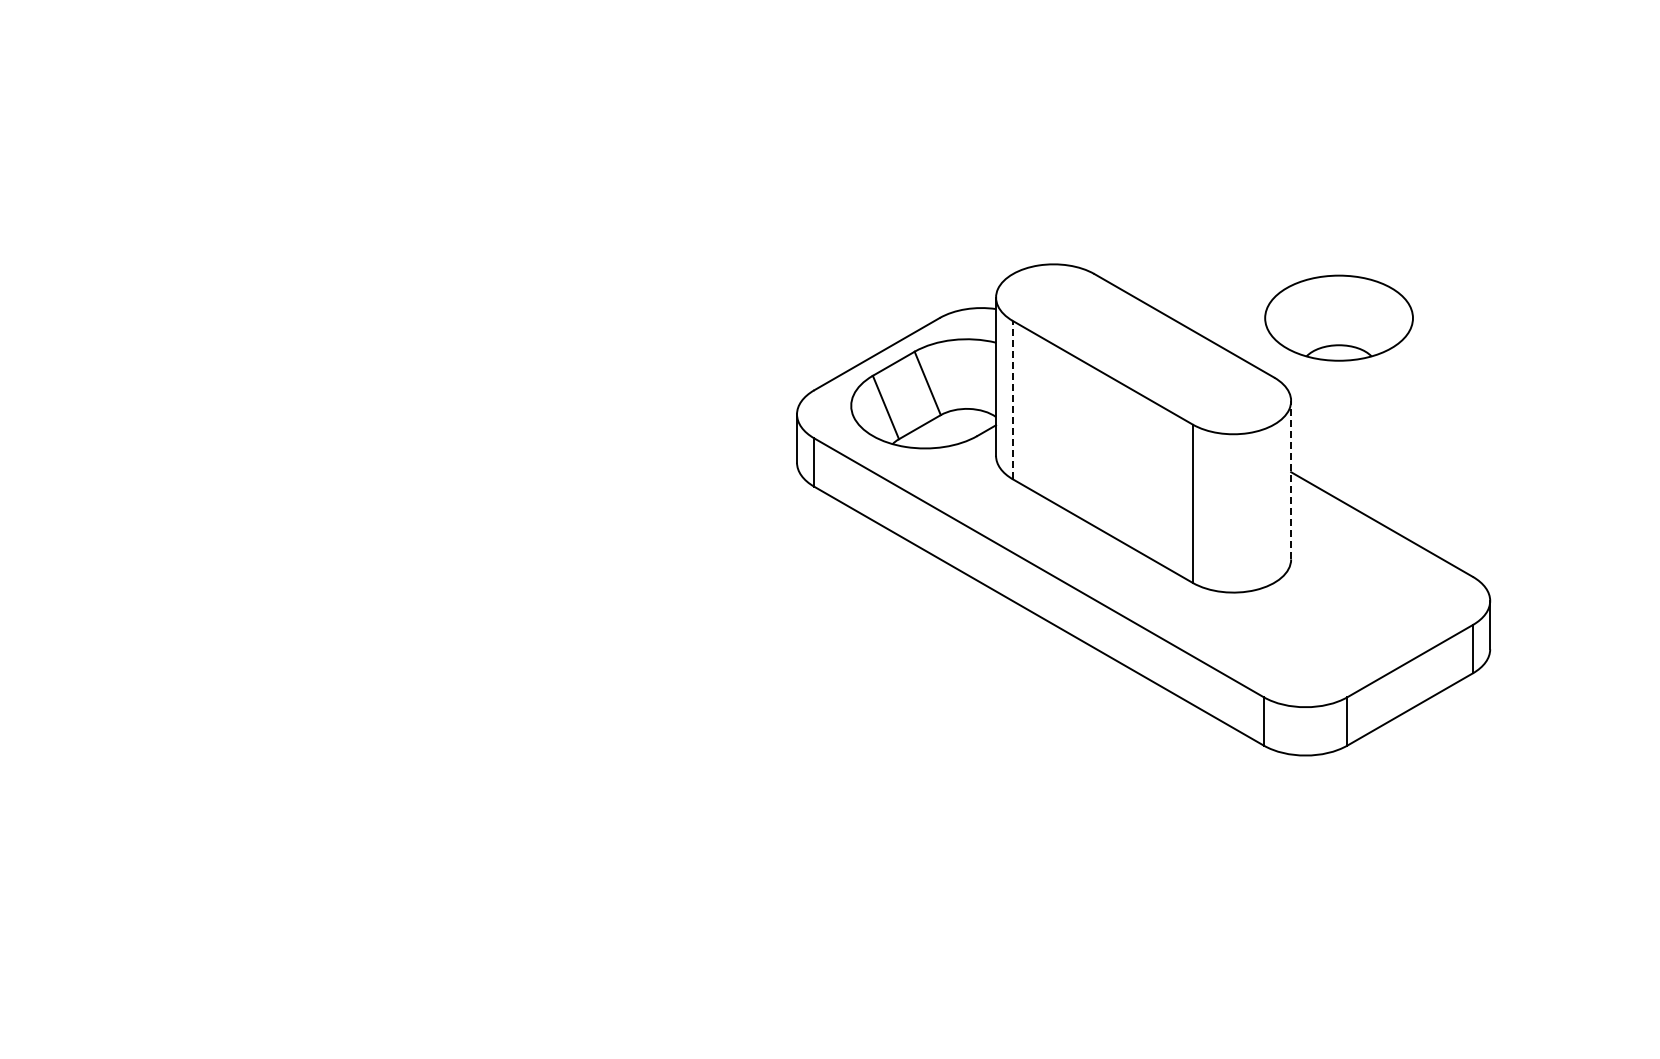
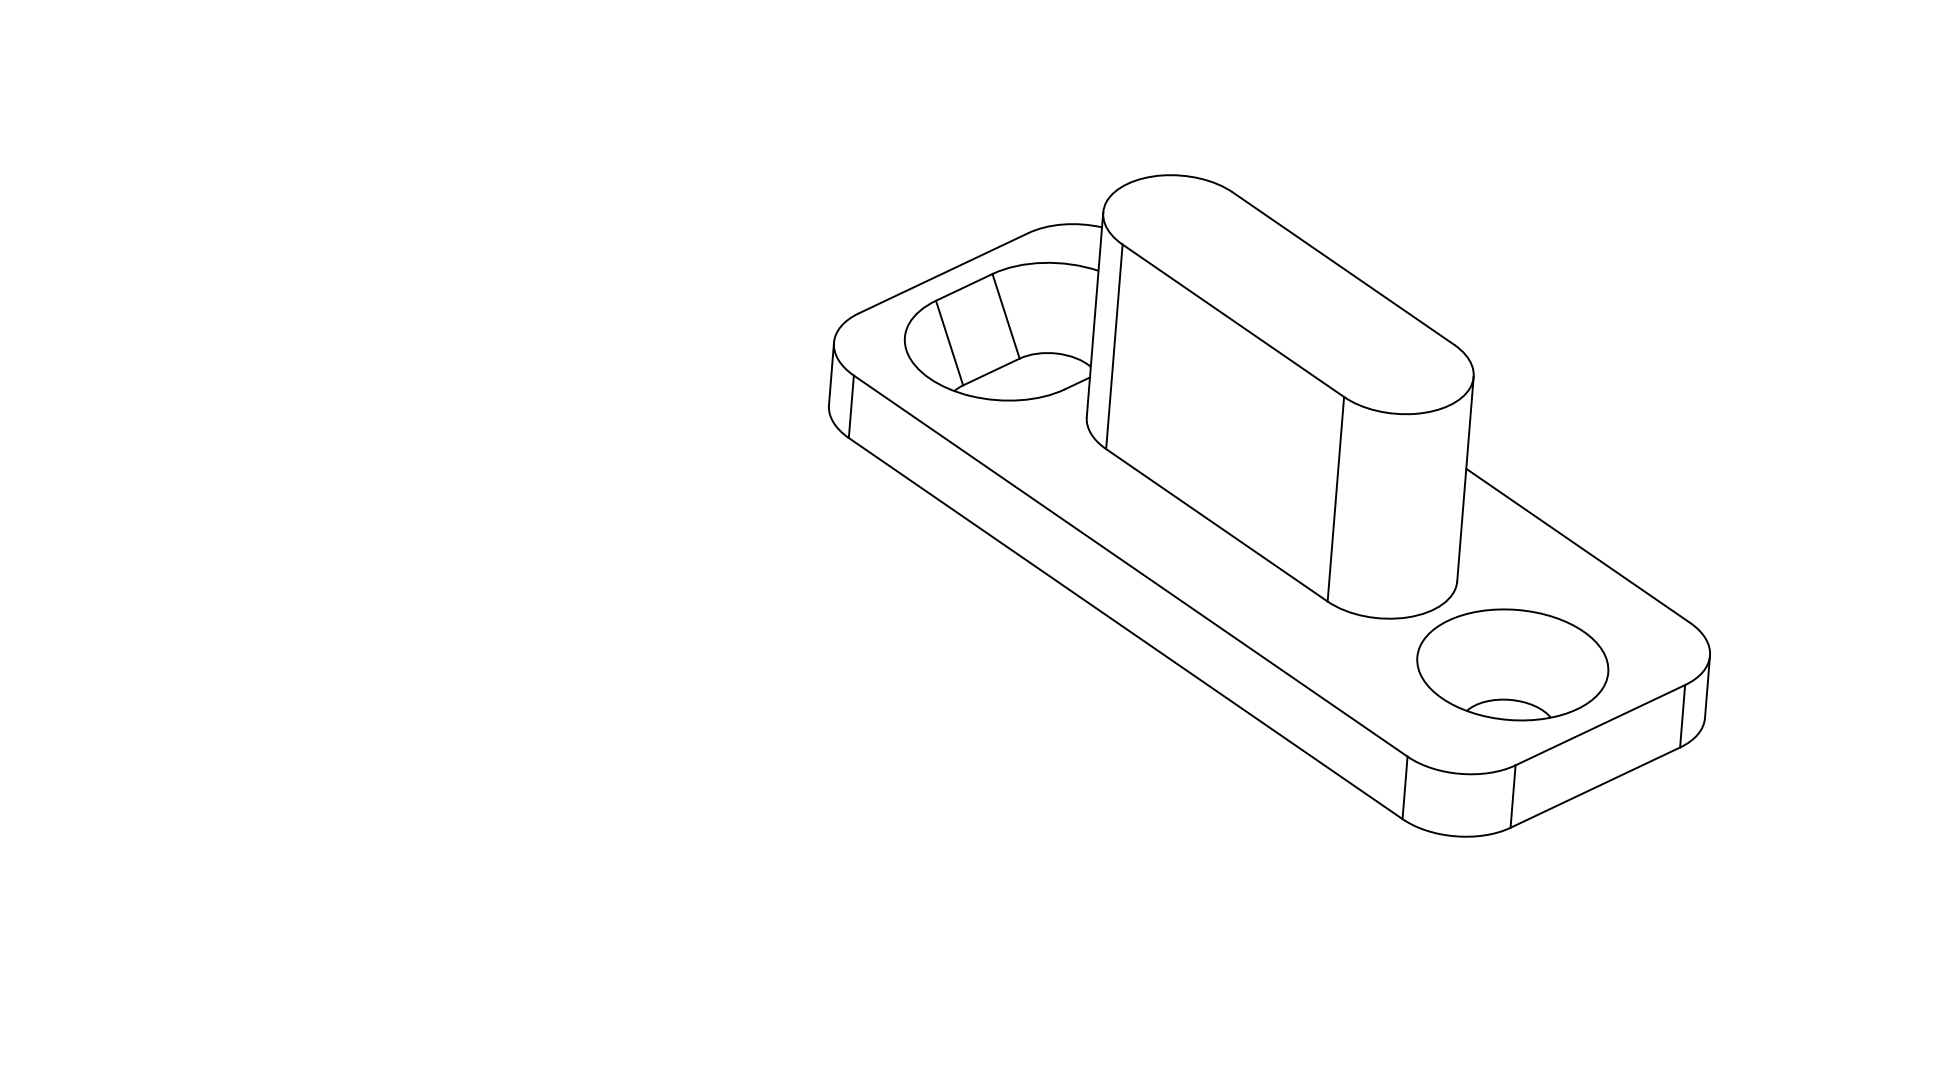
part: (1338, 317) -> (1512, 663), moved
line: (1012, 399) -> (1113, 345), dashed -> solid
line: (1291, 479) -> (1465, 478), dashed -> solid

